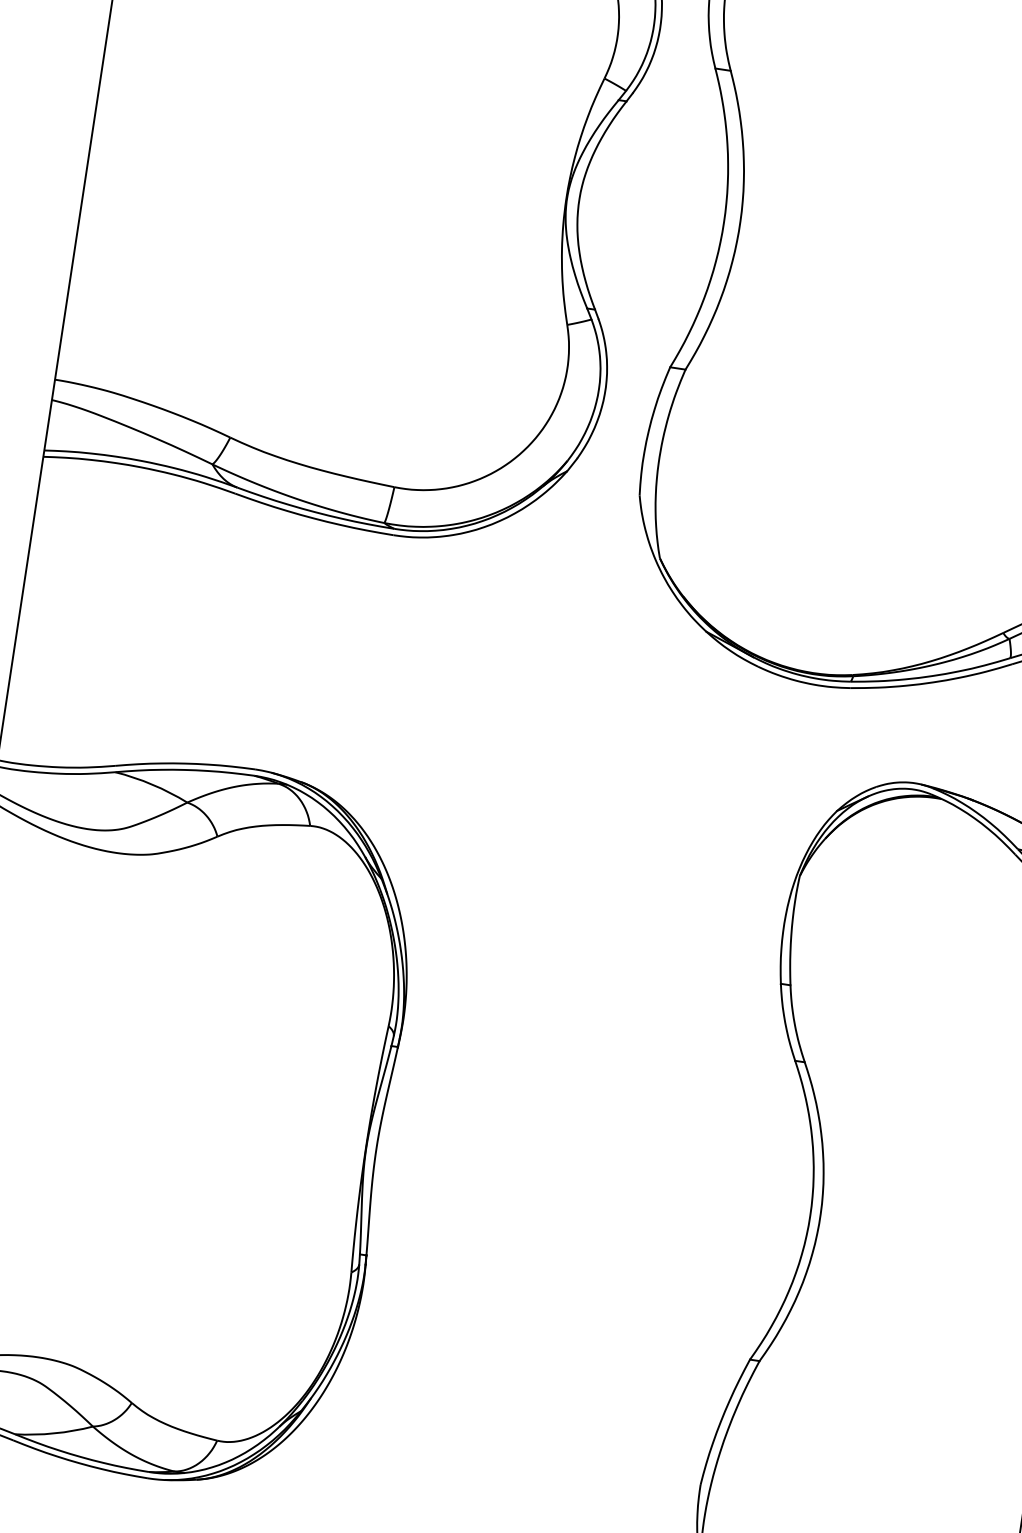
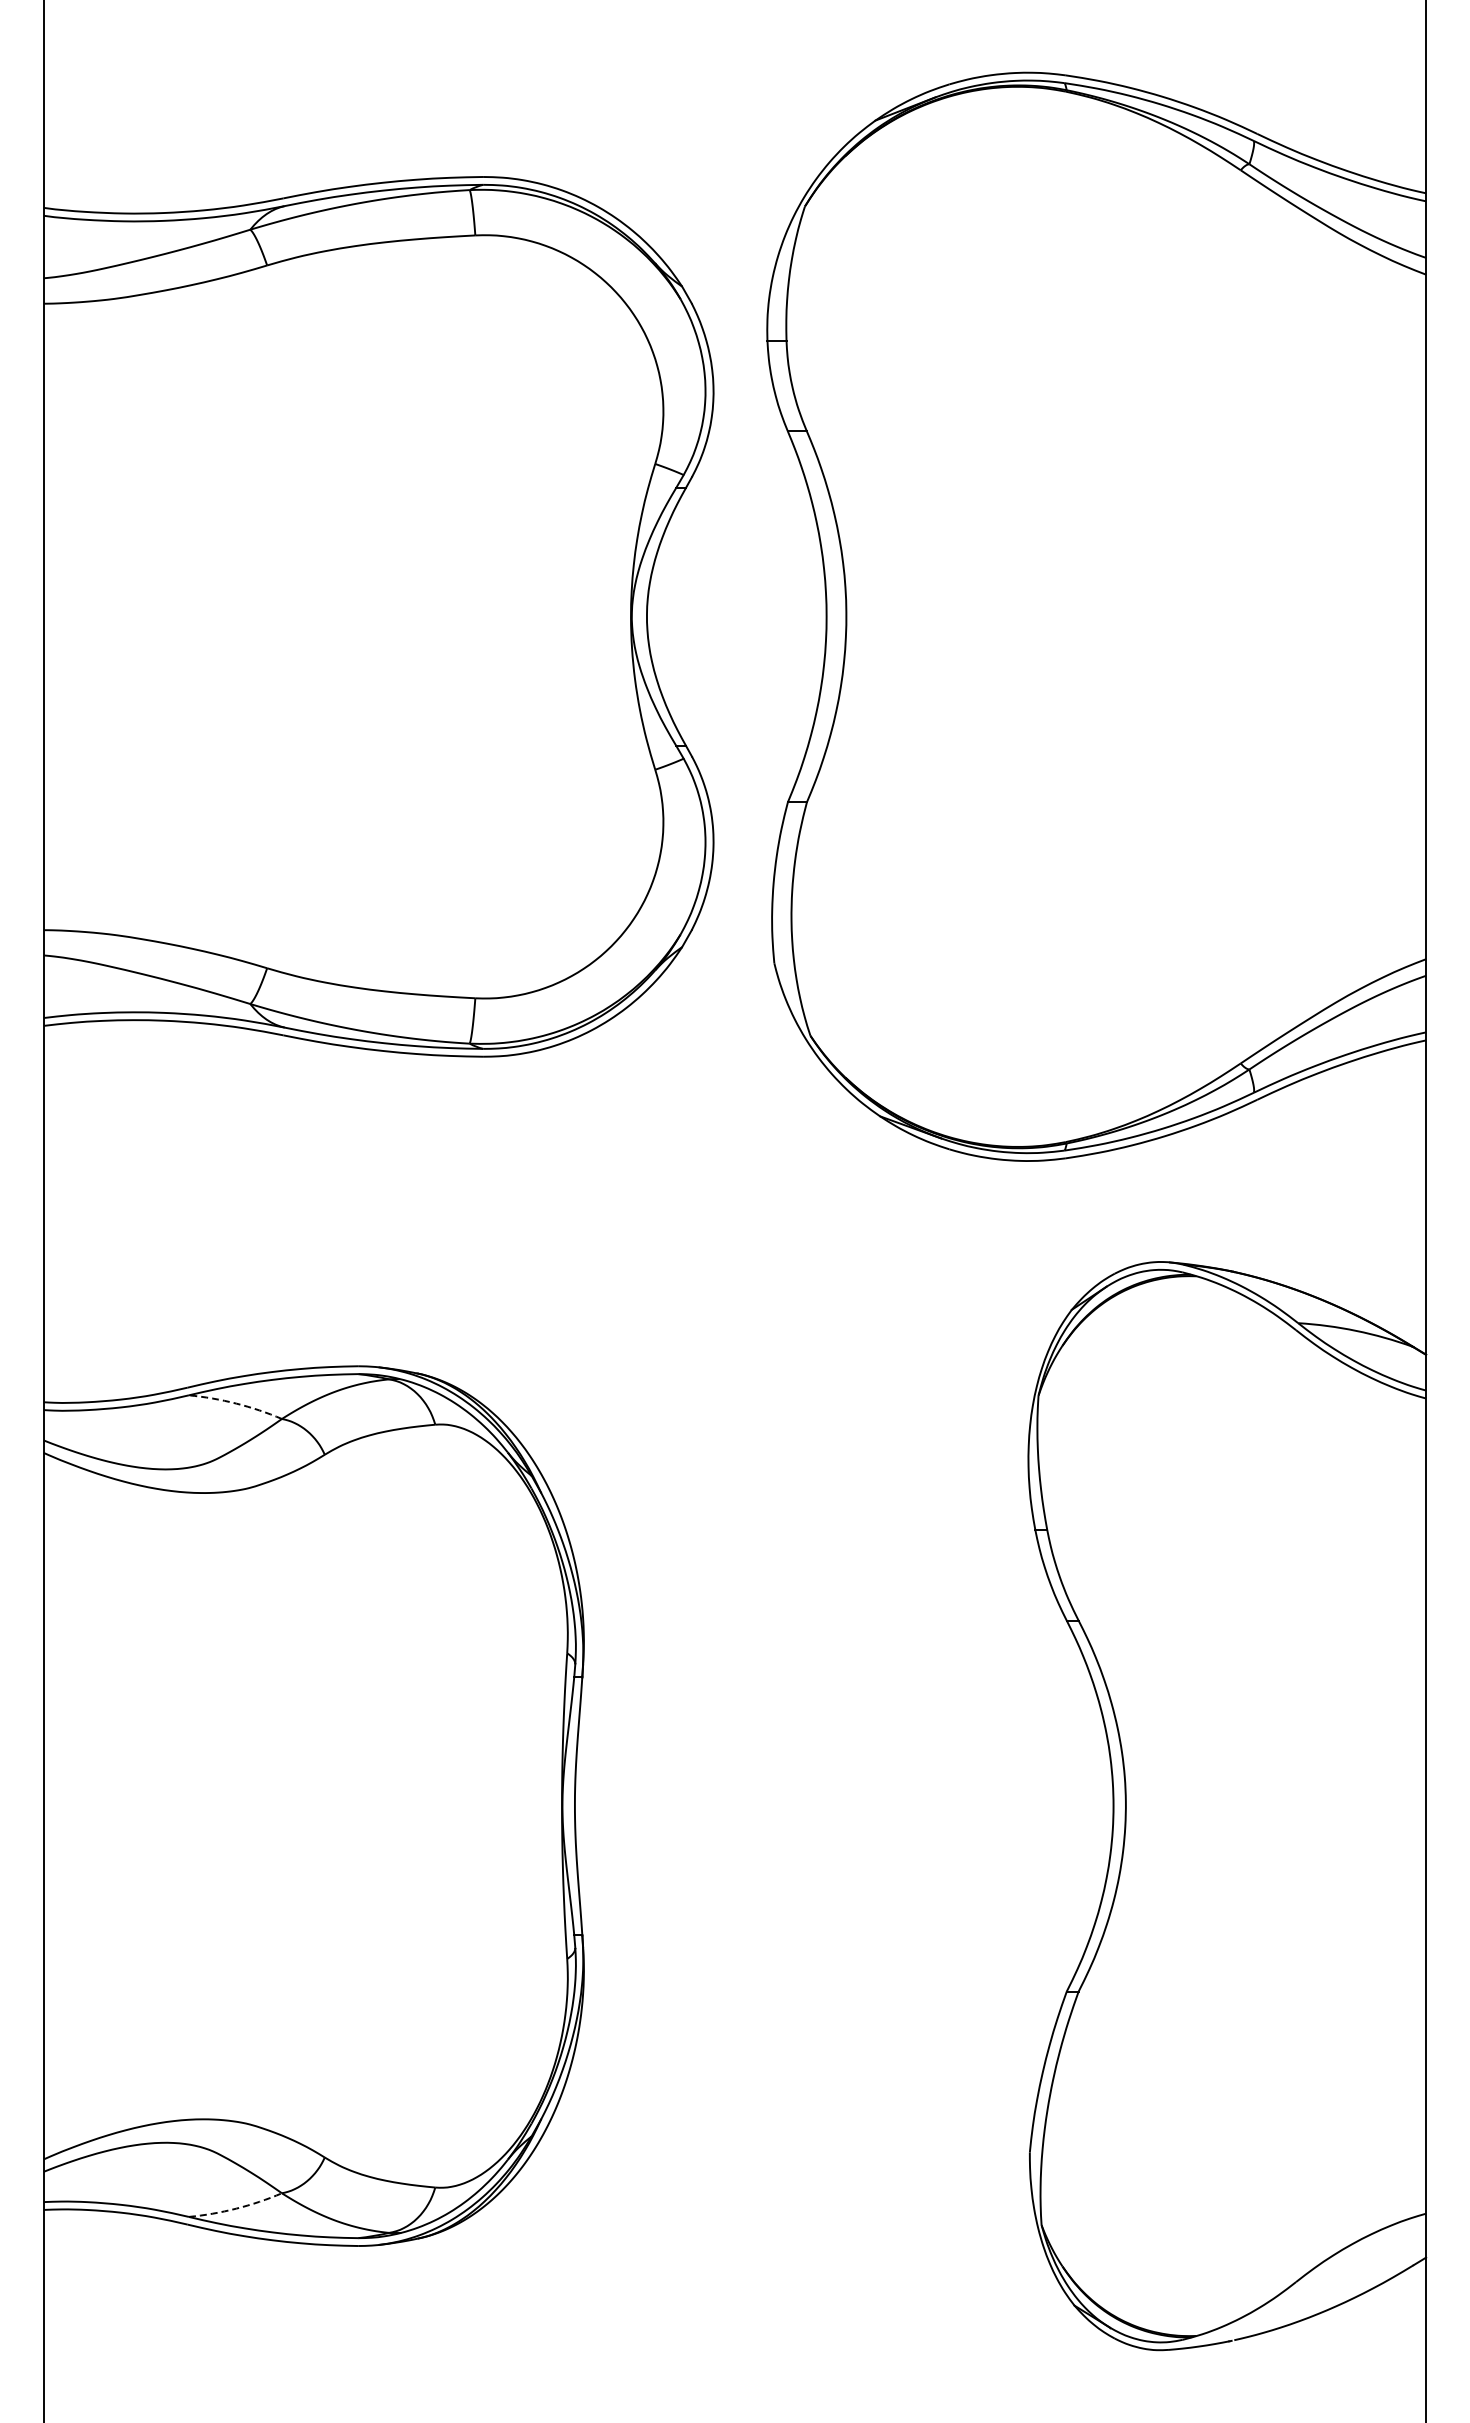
arc: (152, 784) -> (236, 1403), solid -> dashed
arc: (54, 1433) -> (236, 2208), solid -> dashed

